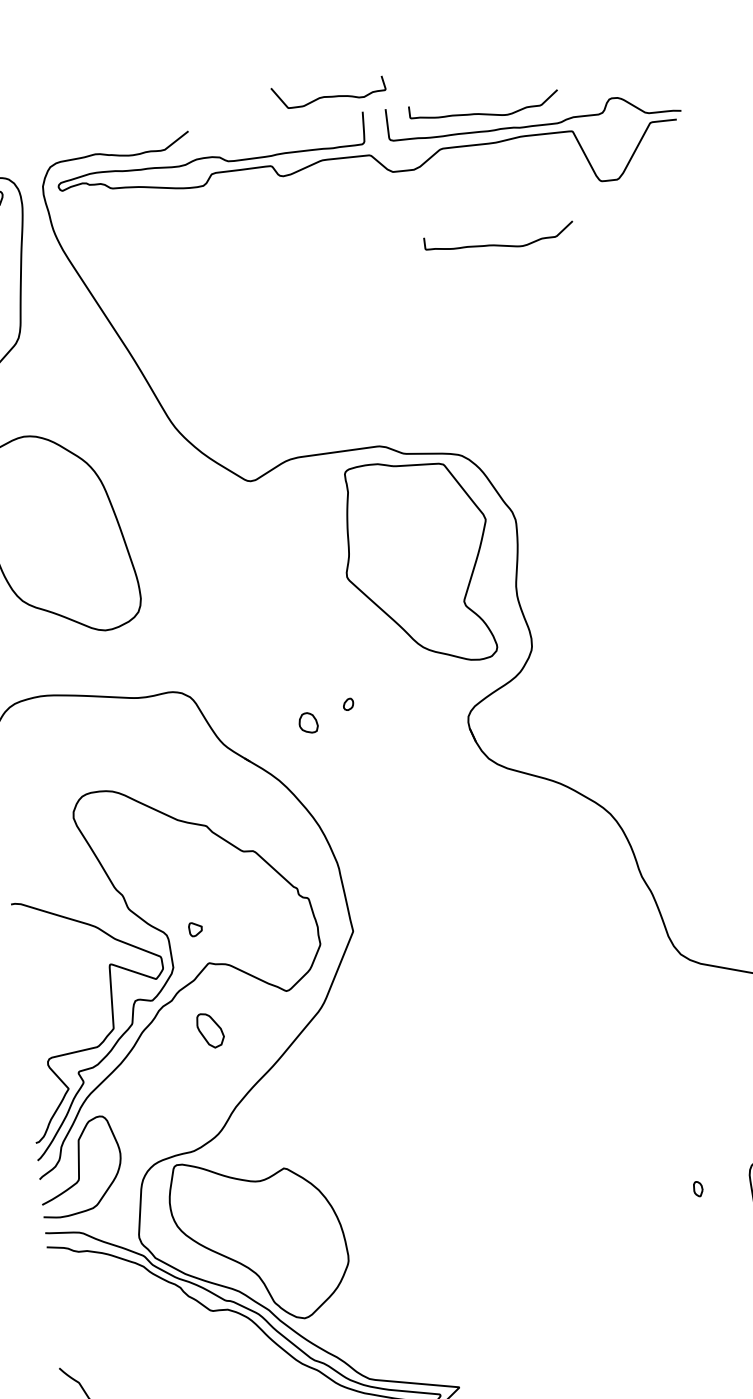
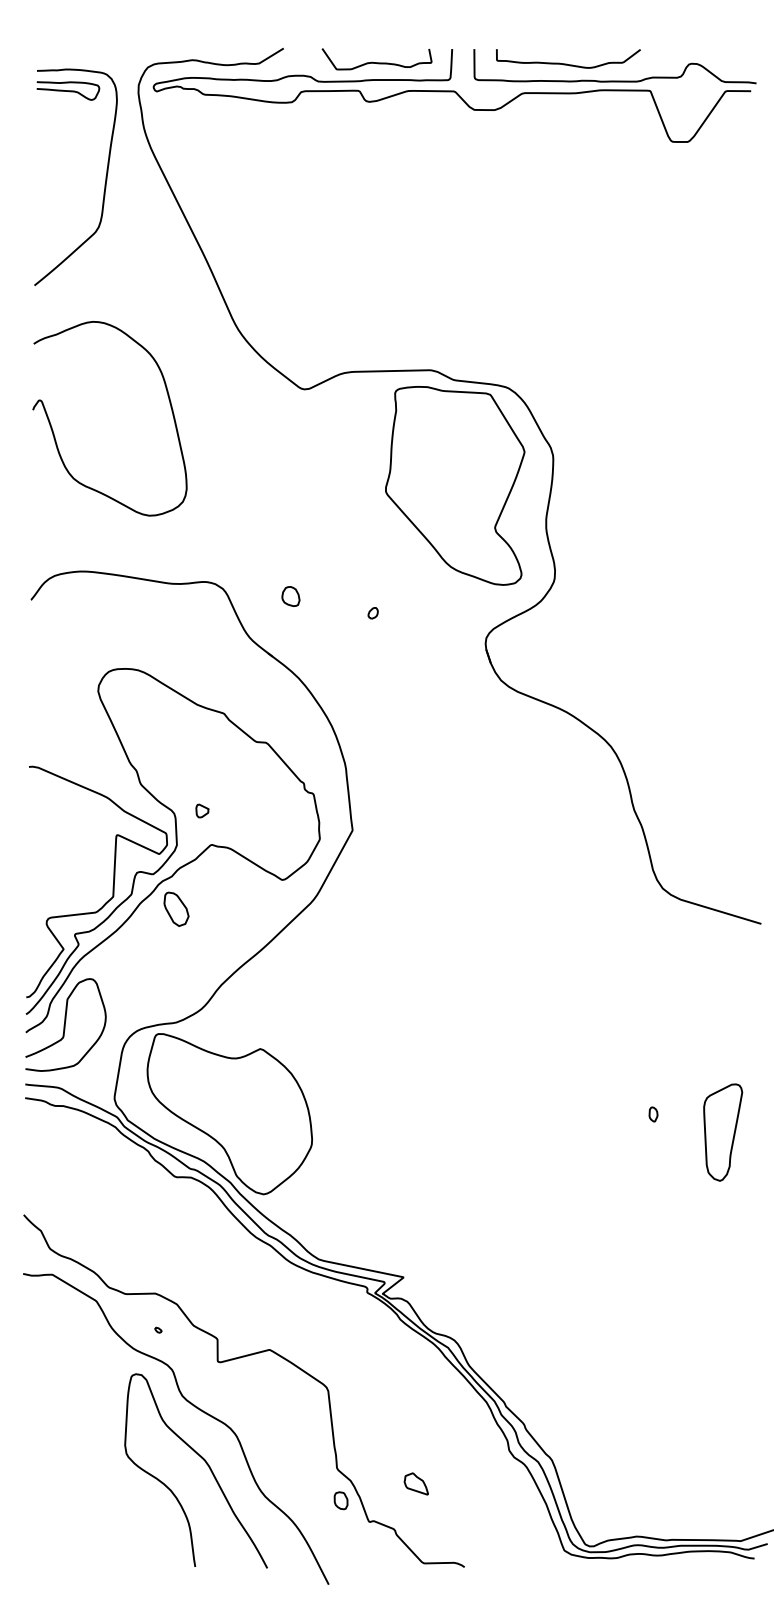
curve: (328, 96) -> (376, 62), moved
curve: (497, 244) -> (566, 190), removed
part: (308, 723) -> (290, 596), moved
part: (210, 1029) -> (176, 908), moved

